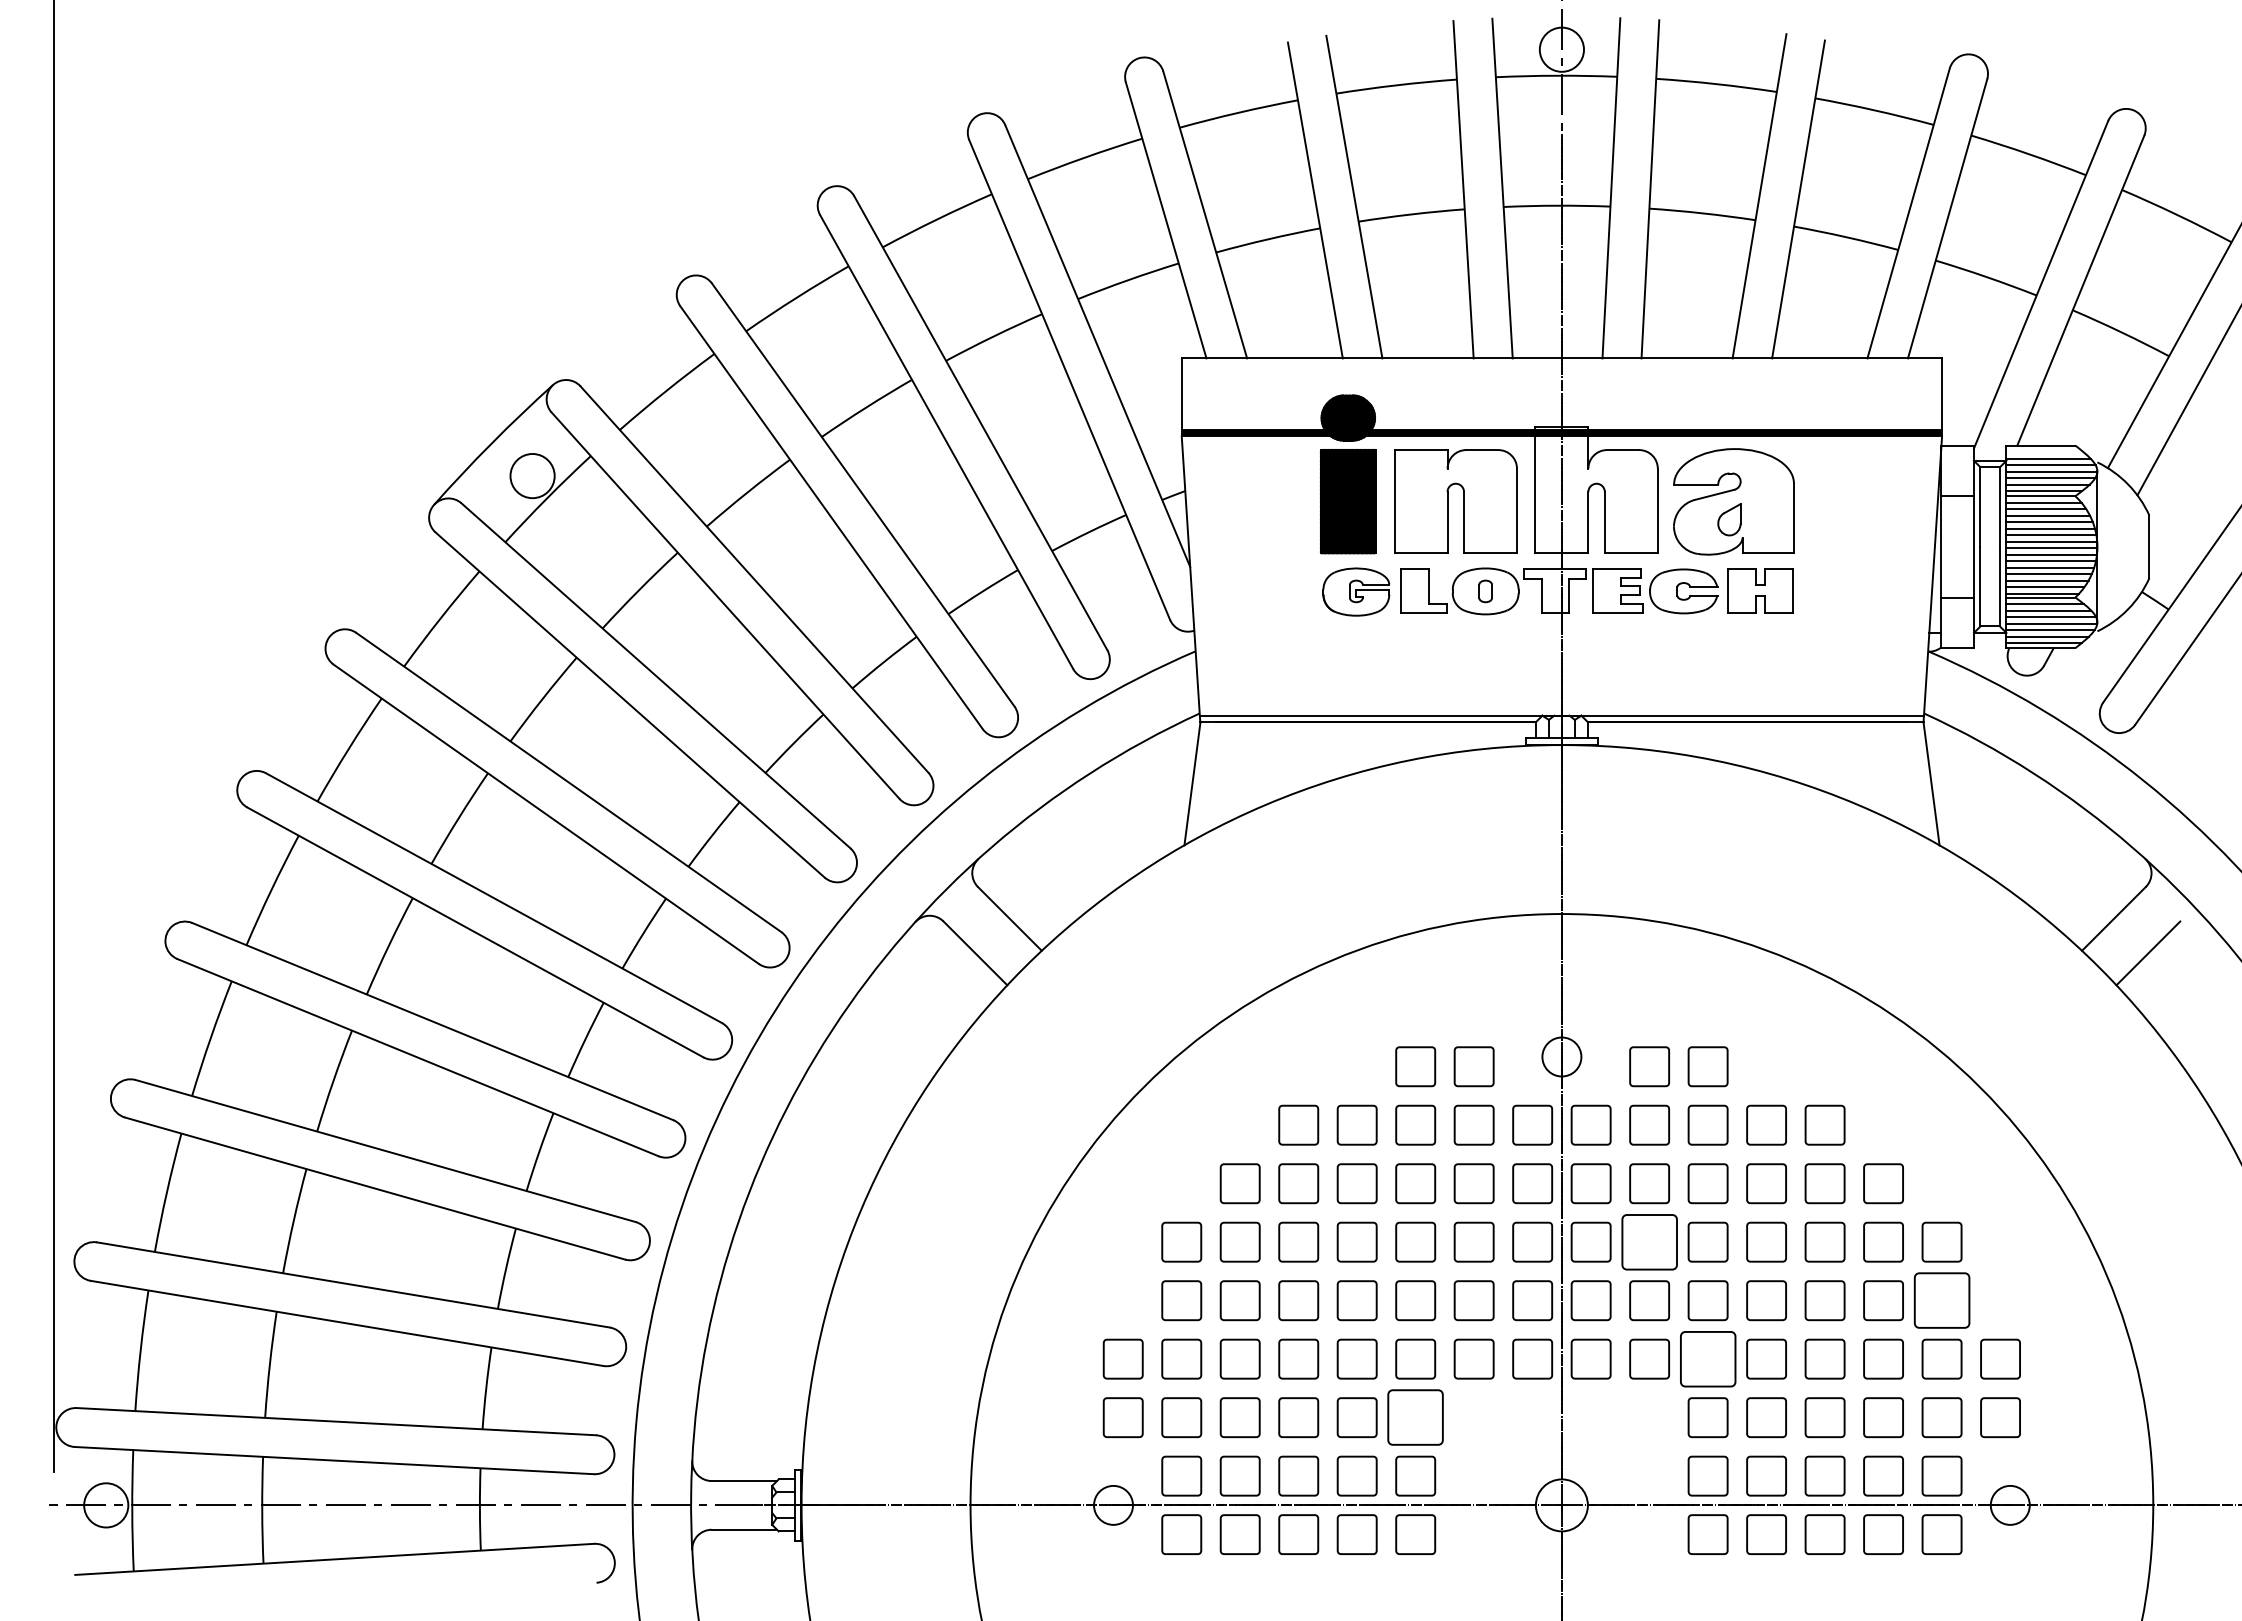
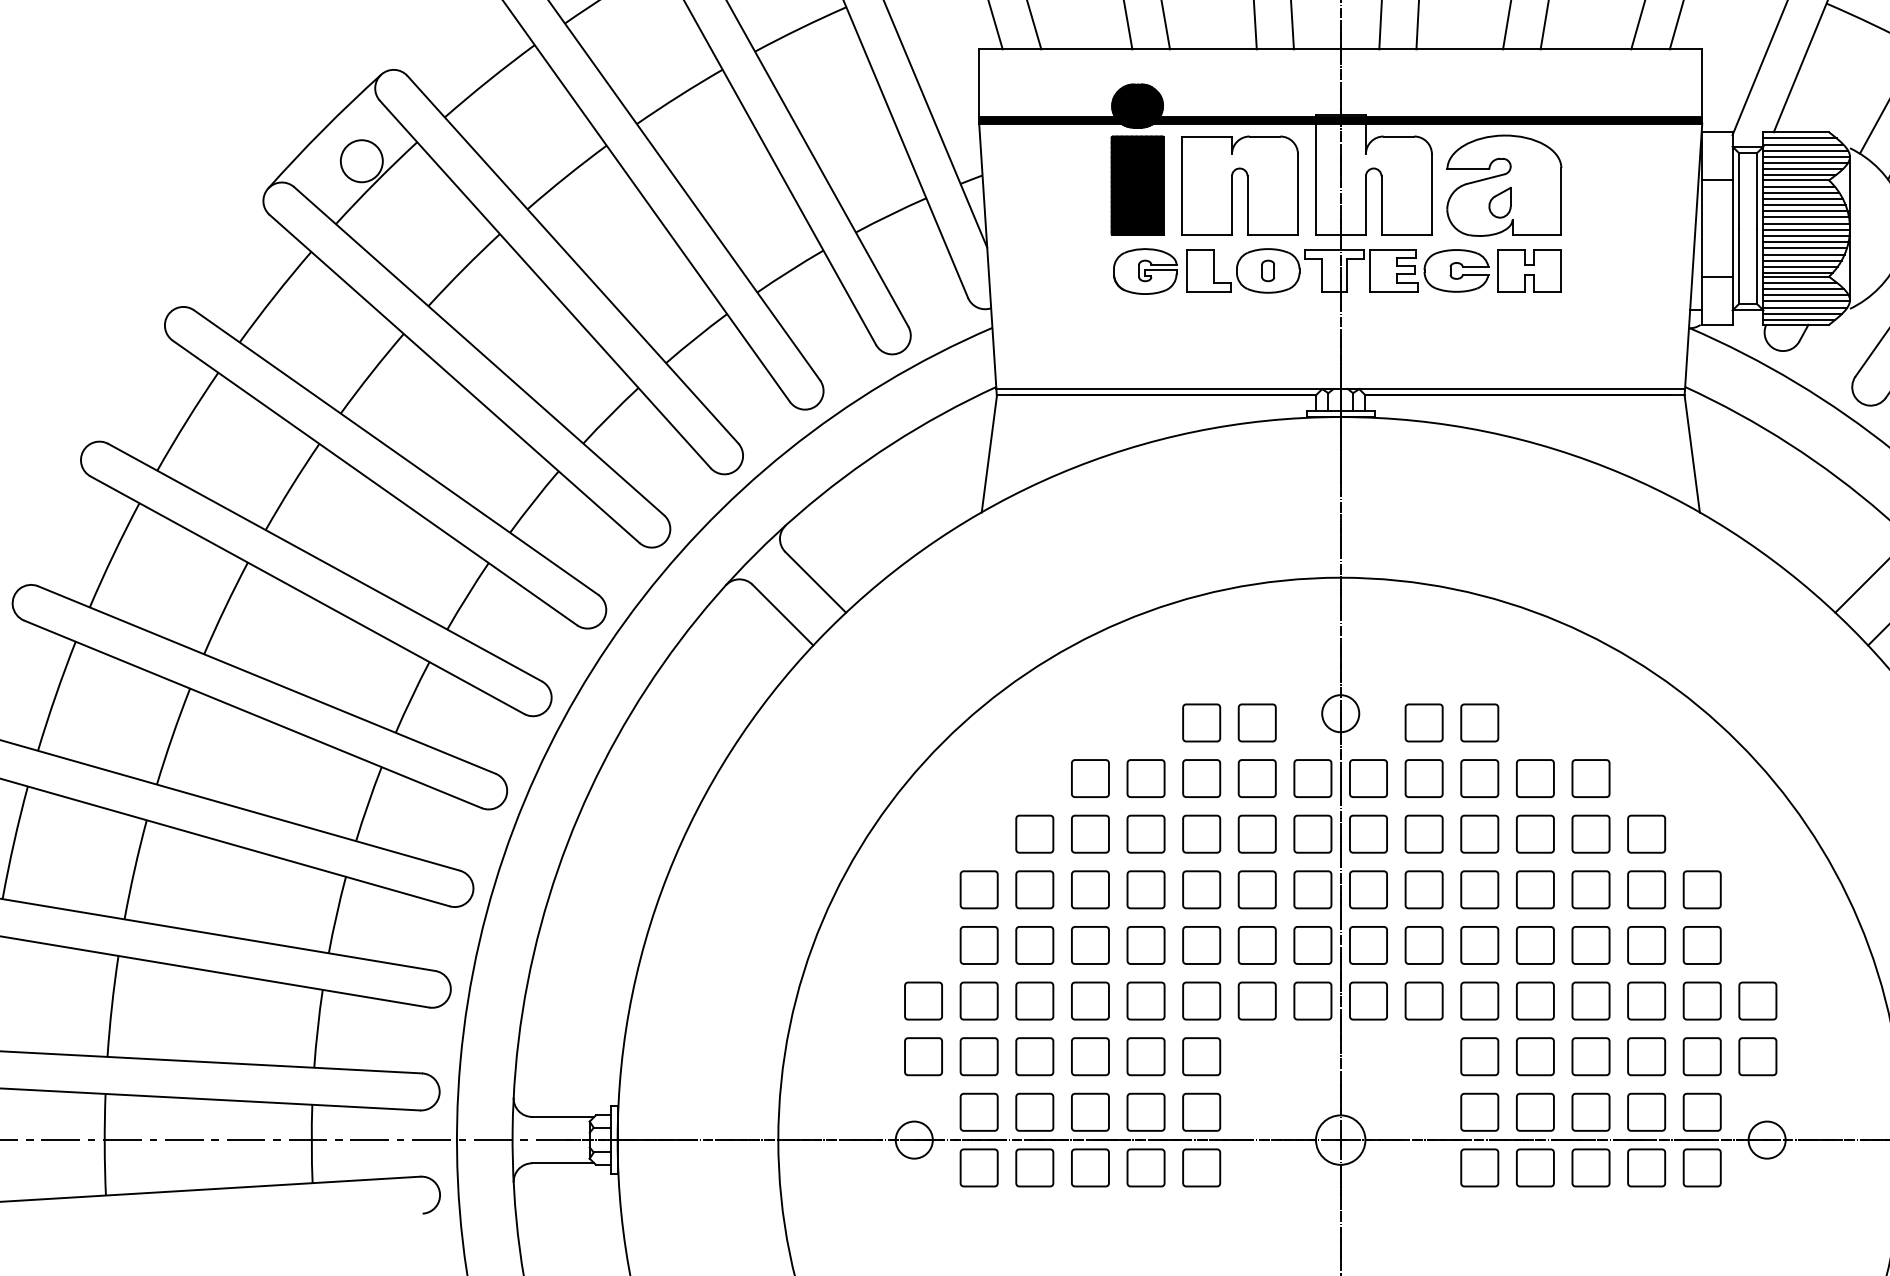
line: (2044, 452) -> (1799, 138), added
part: (1649, 1241) -> (1424, 889), size x0.71
part: (1941, 1300) -> (1701, 945), size x0.71
part: (1707, 1358) -> (1479, 1000), size x0.71
part: (1415, 1417) -> (1201, 1056), size x0.71

